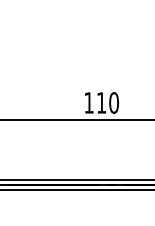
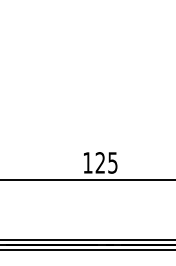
text: (107, 102) -> (106, 162), 110 -> 125

